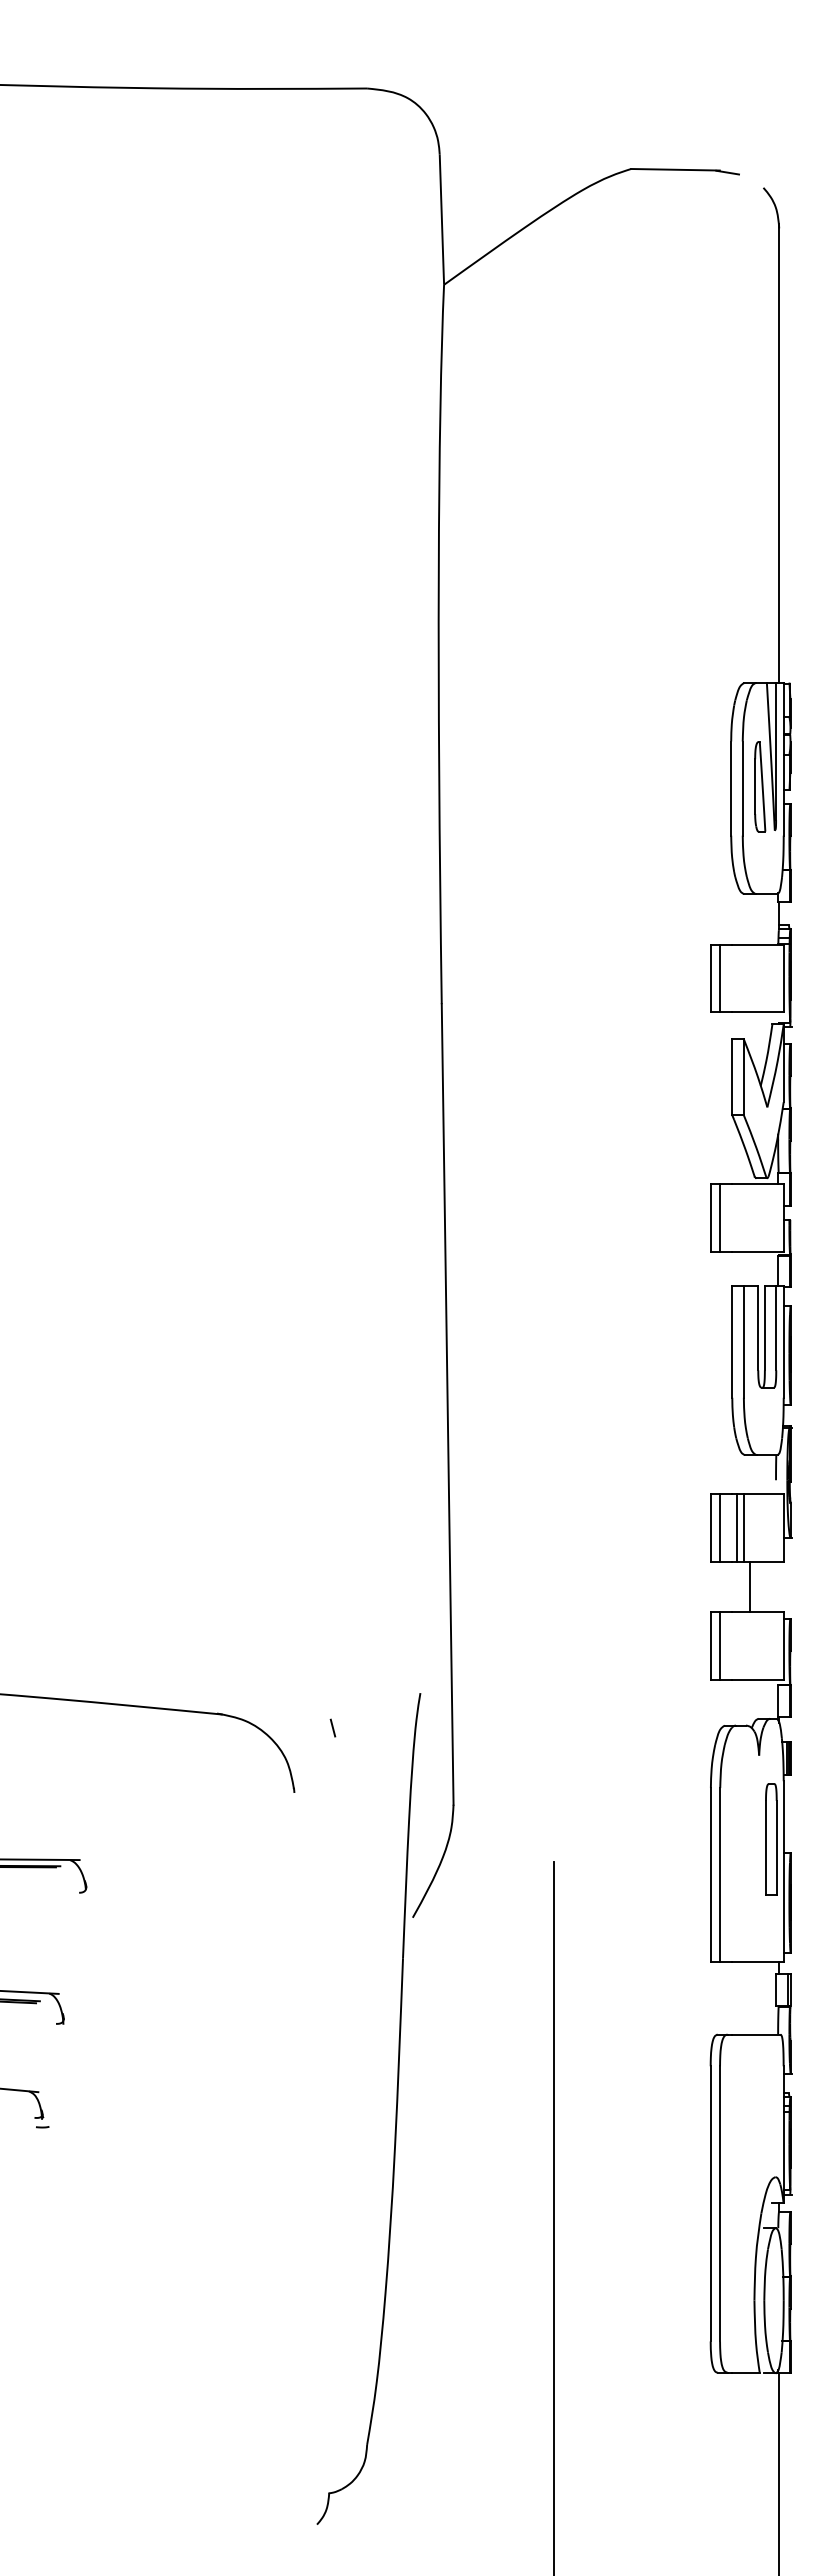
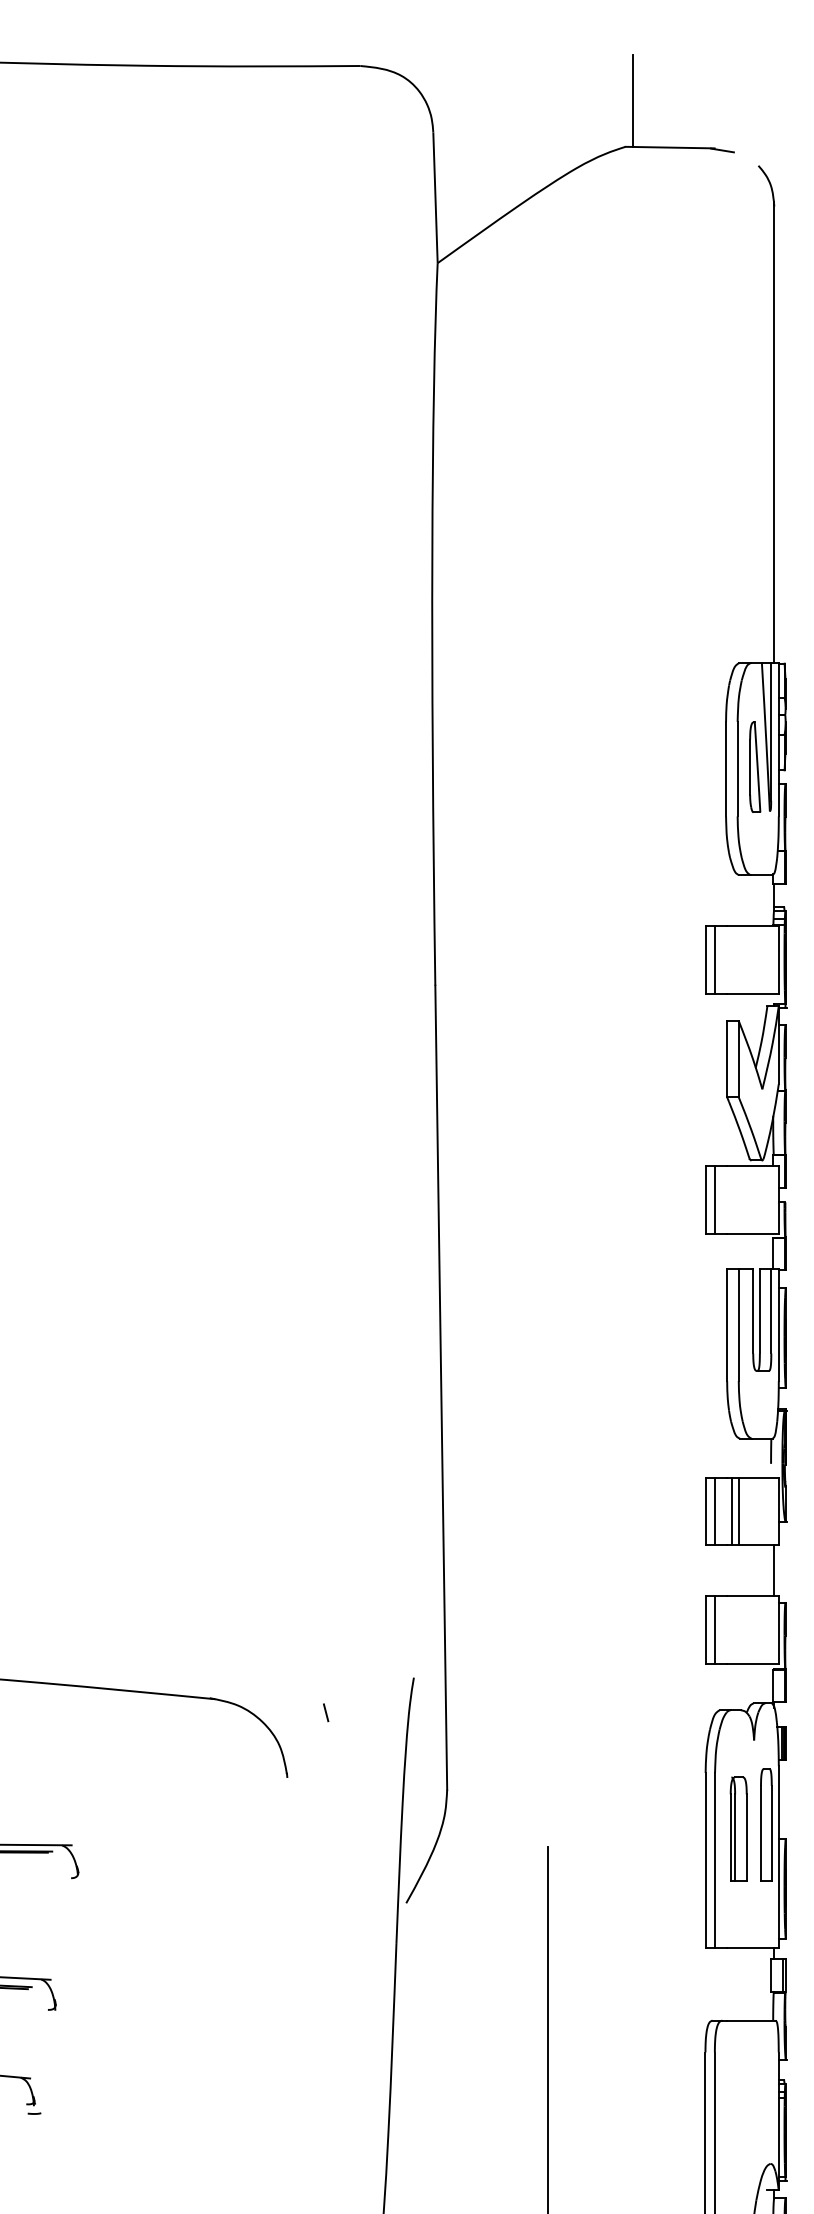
line: (638, 123) -> (632, 101), added
line: (750, 1586) -> (774, 1570), moved
part: (743, 1843) -> (738, 1828), added

